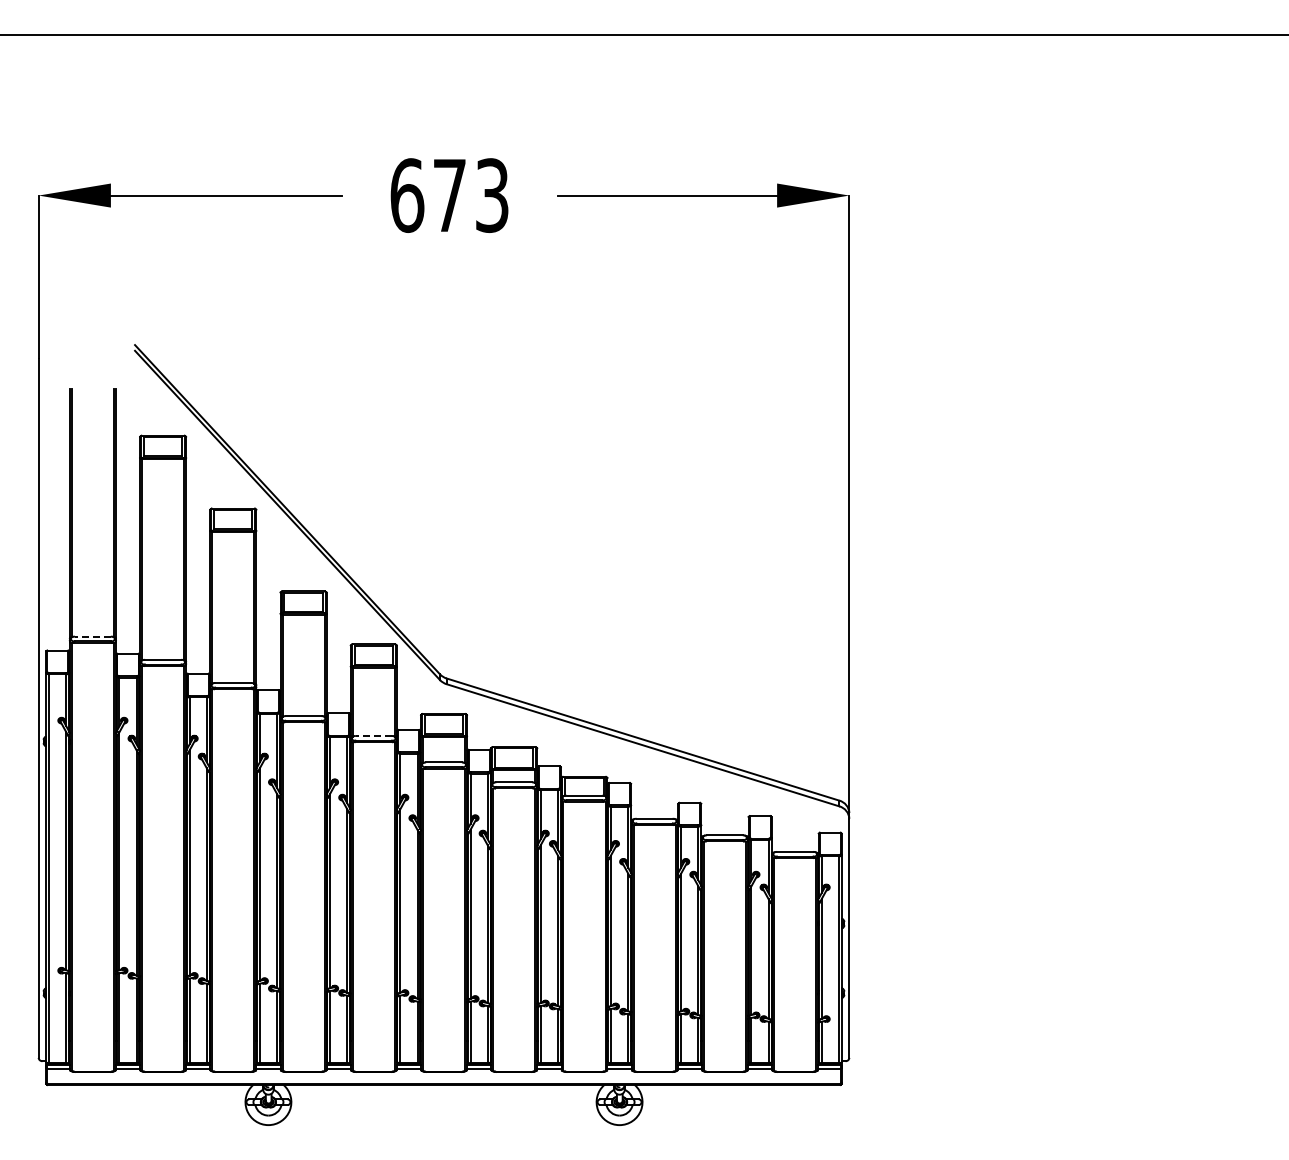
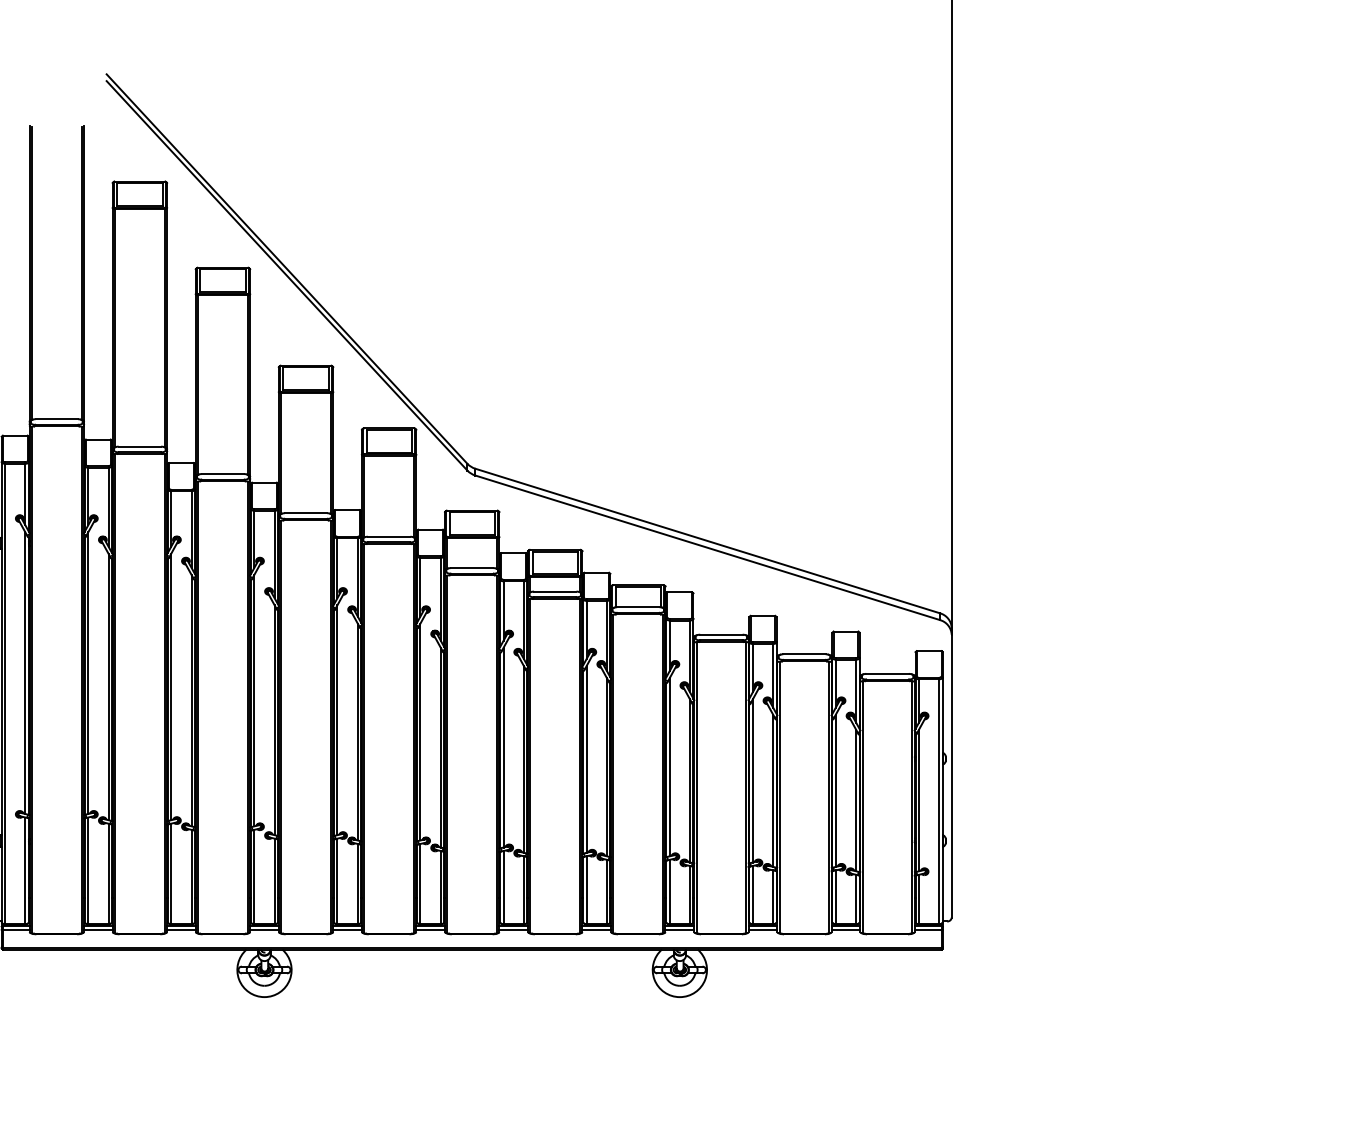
line: (92, 636) -> (56, 419), dashed -> solid
line: (373, 735) -> (388, 536), dashed -> solid

